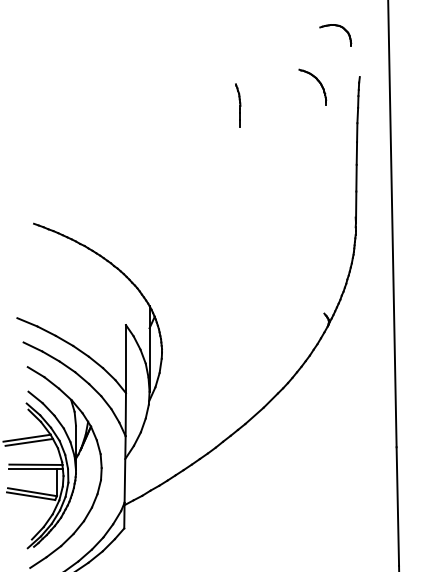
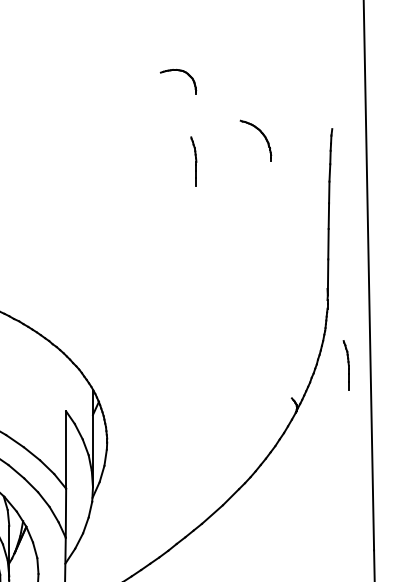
part: (335, 26) -> (178, 71), moved
part: (317, 81) -> (261, 134), moved
part: (372, 284) -> (346, 365), added

